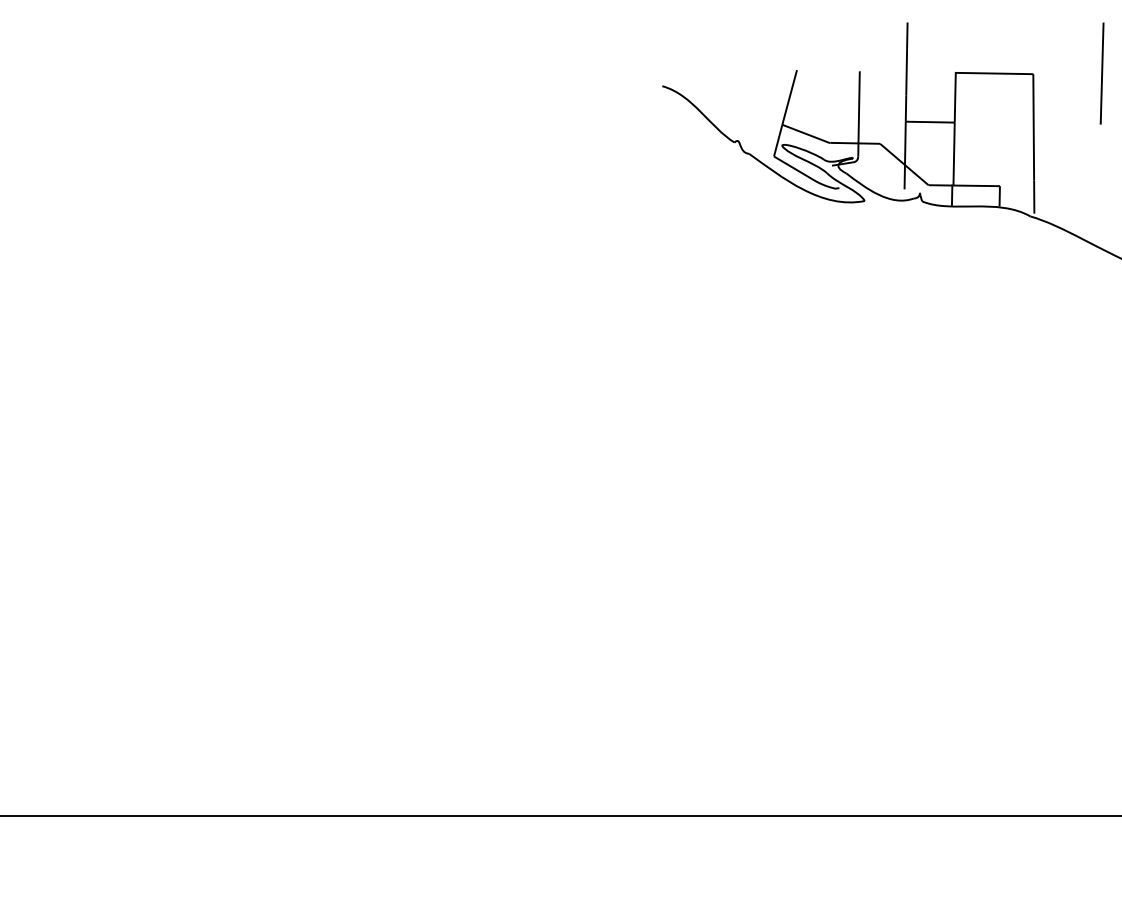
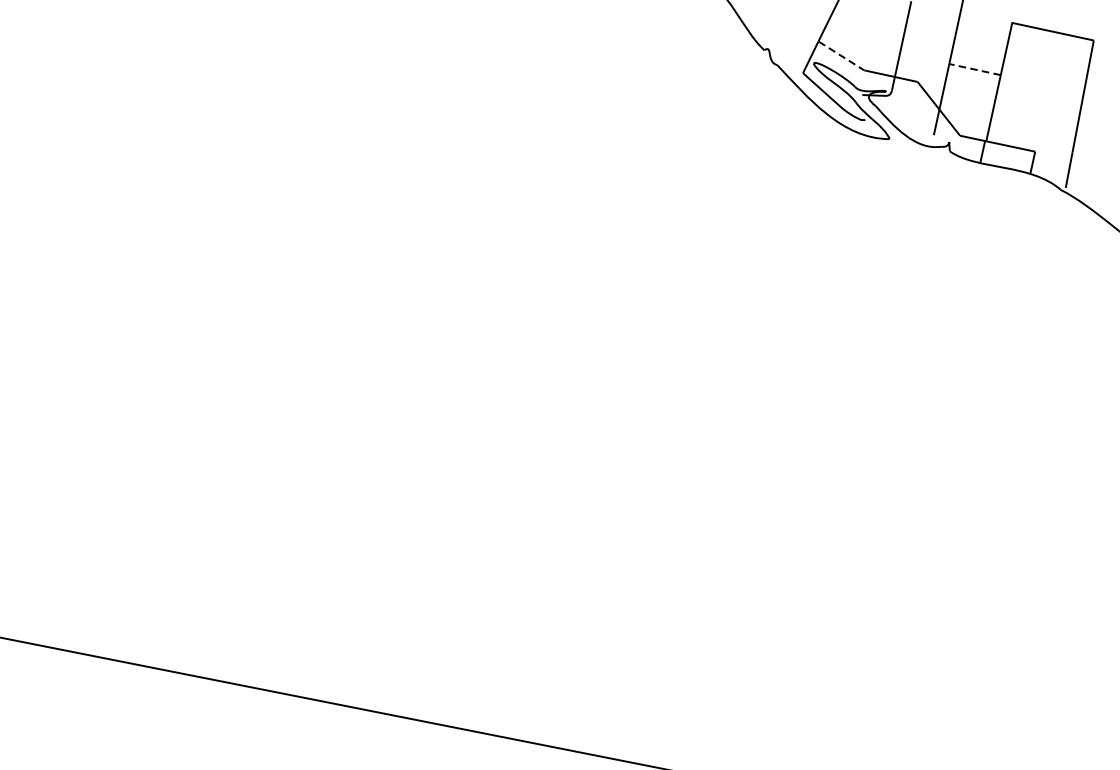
line: (929, 122) -> (974, 69), solid -> dashed
line: (807, 134) -> (842, 56), solid -> dashed

